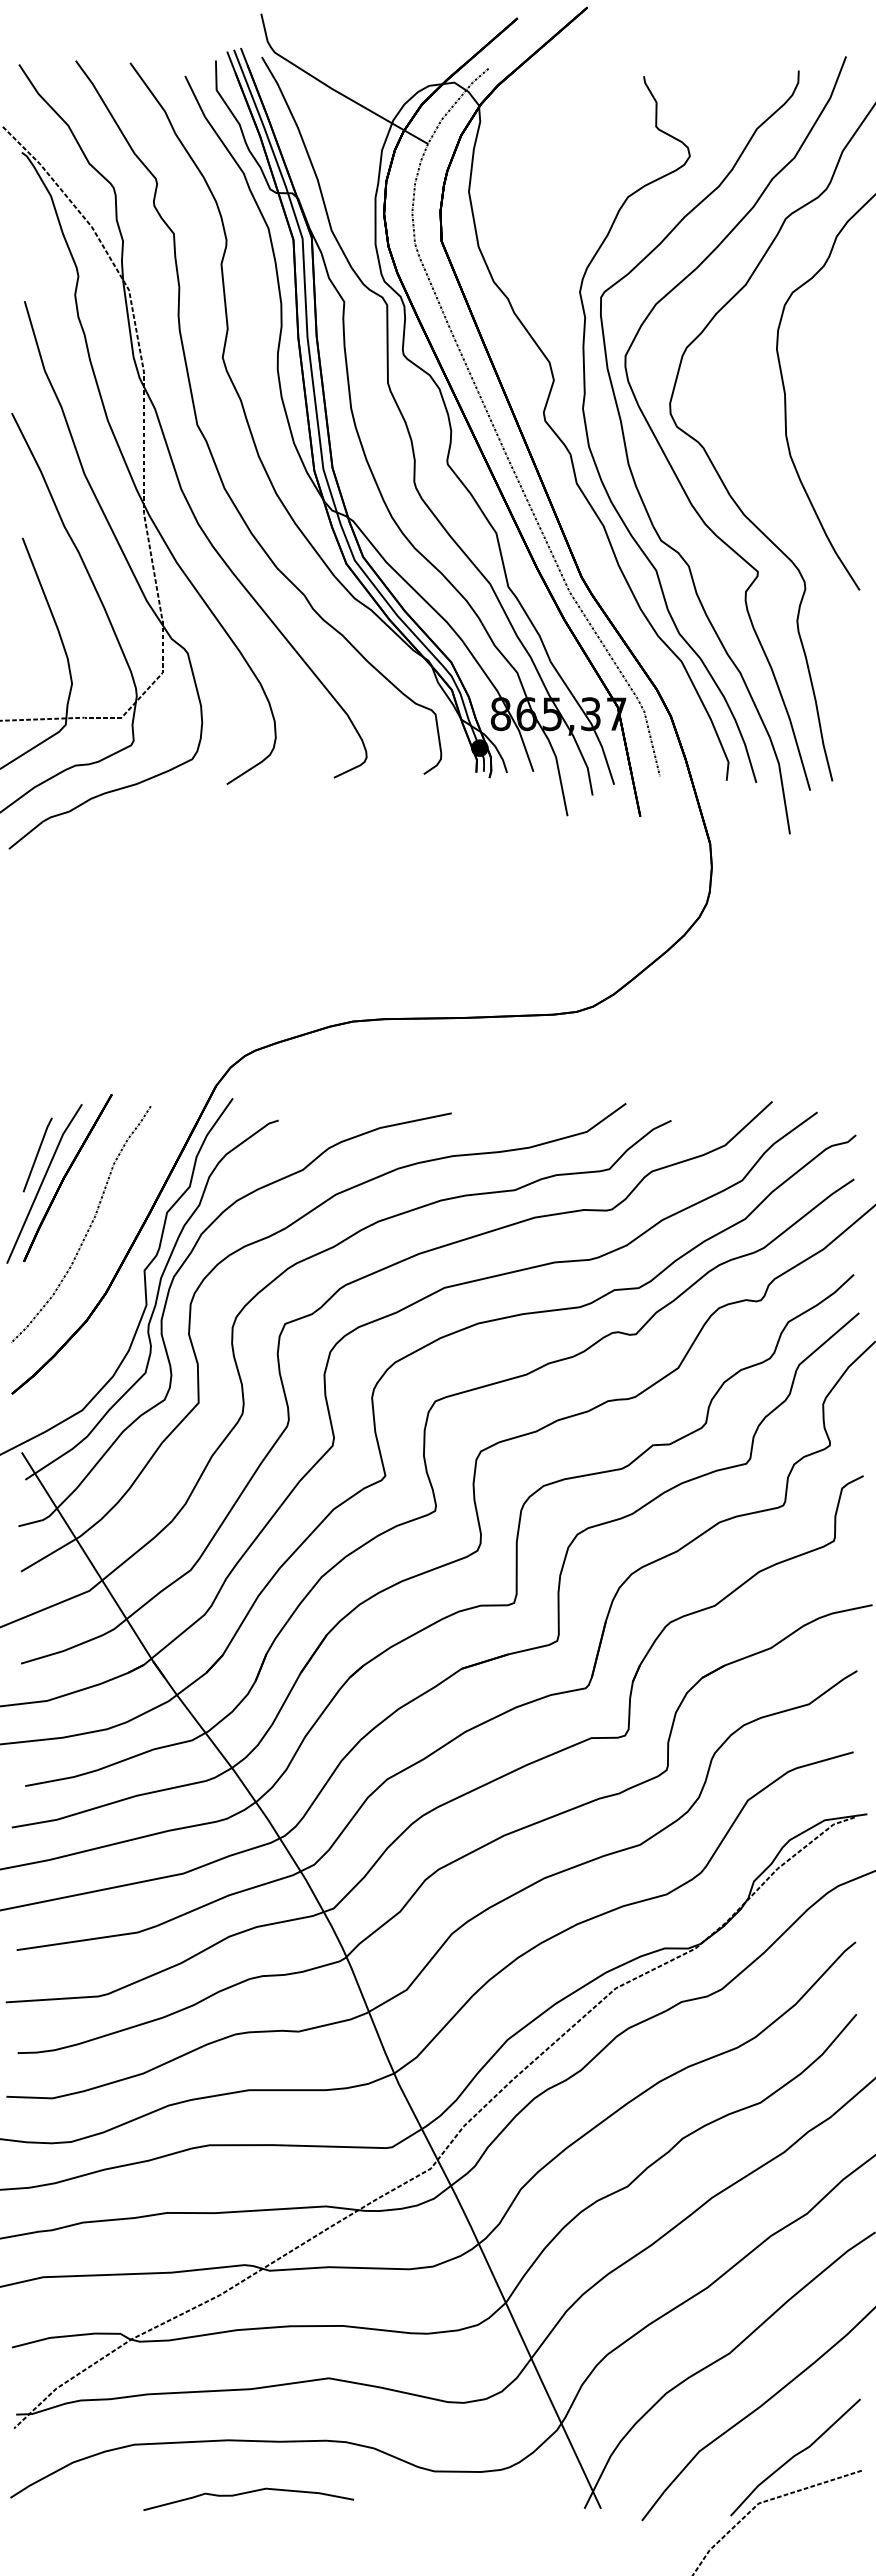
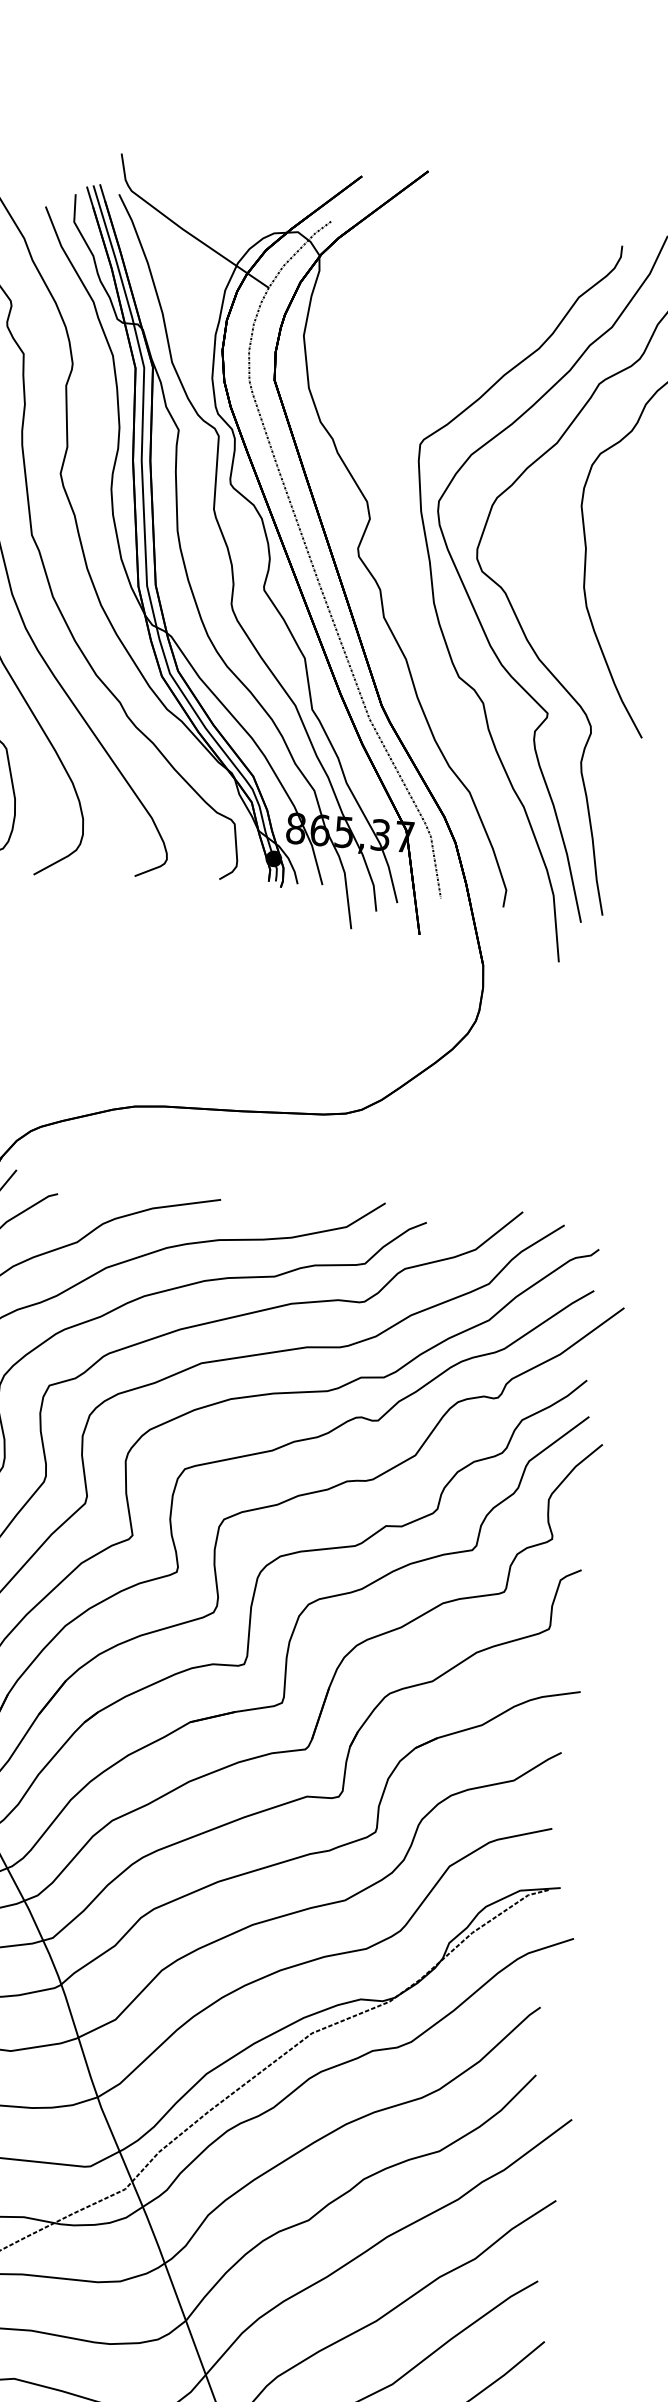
curve: (593, 455) -> (401, 592), removed

